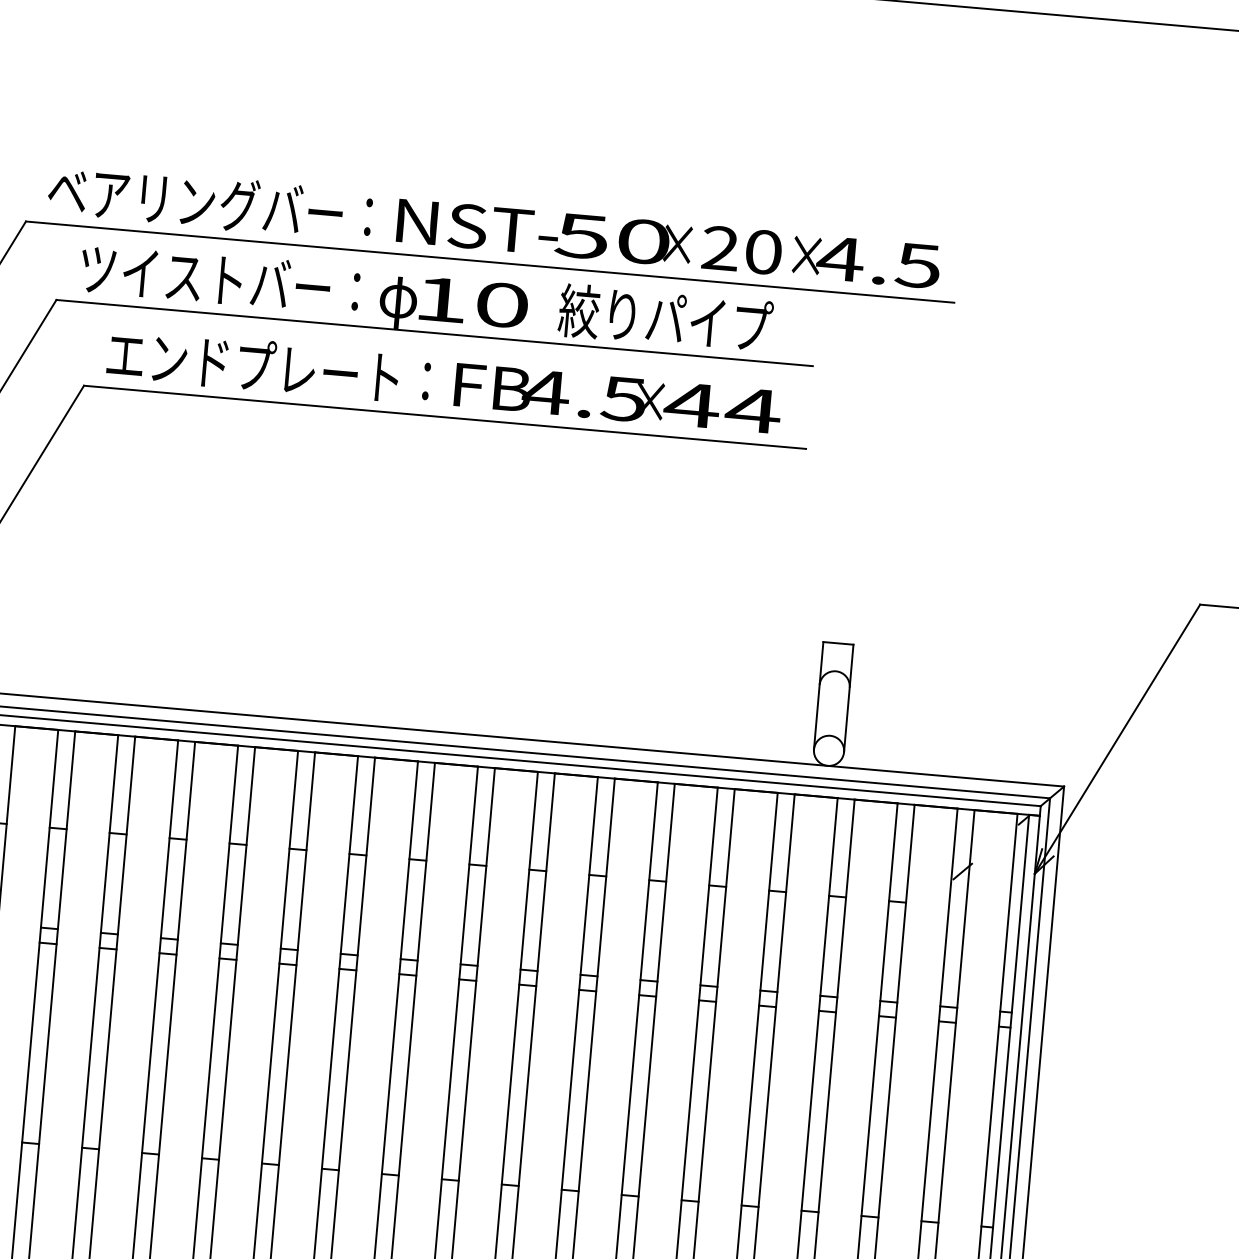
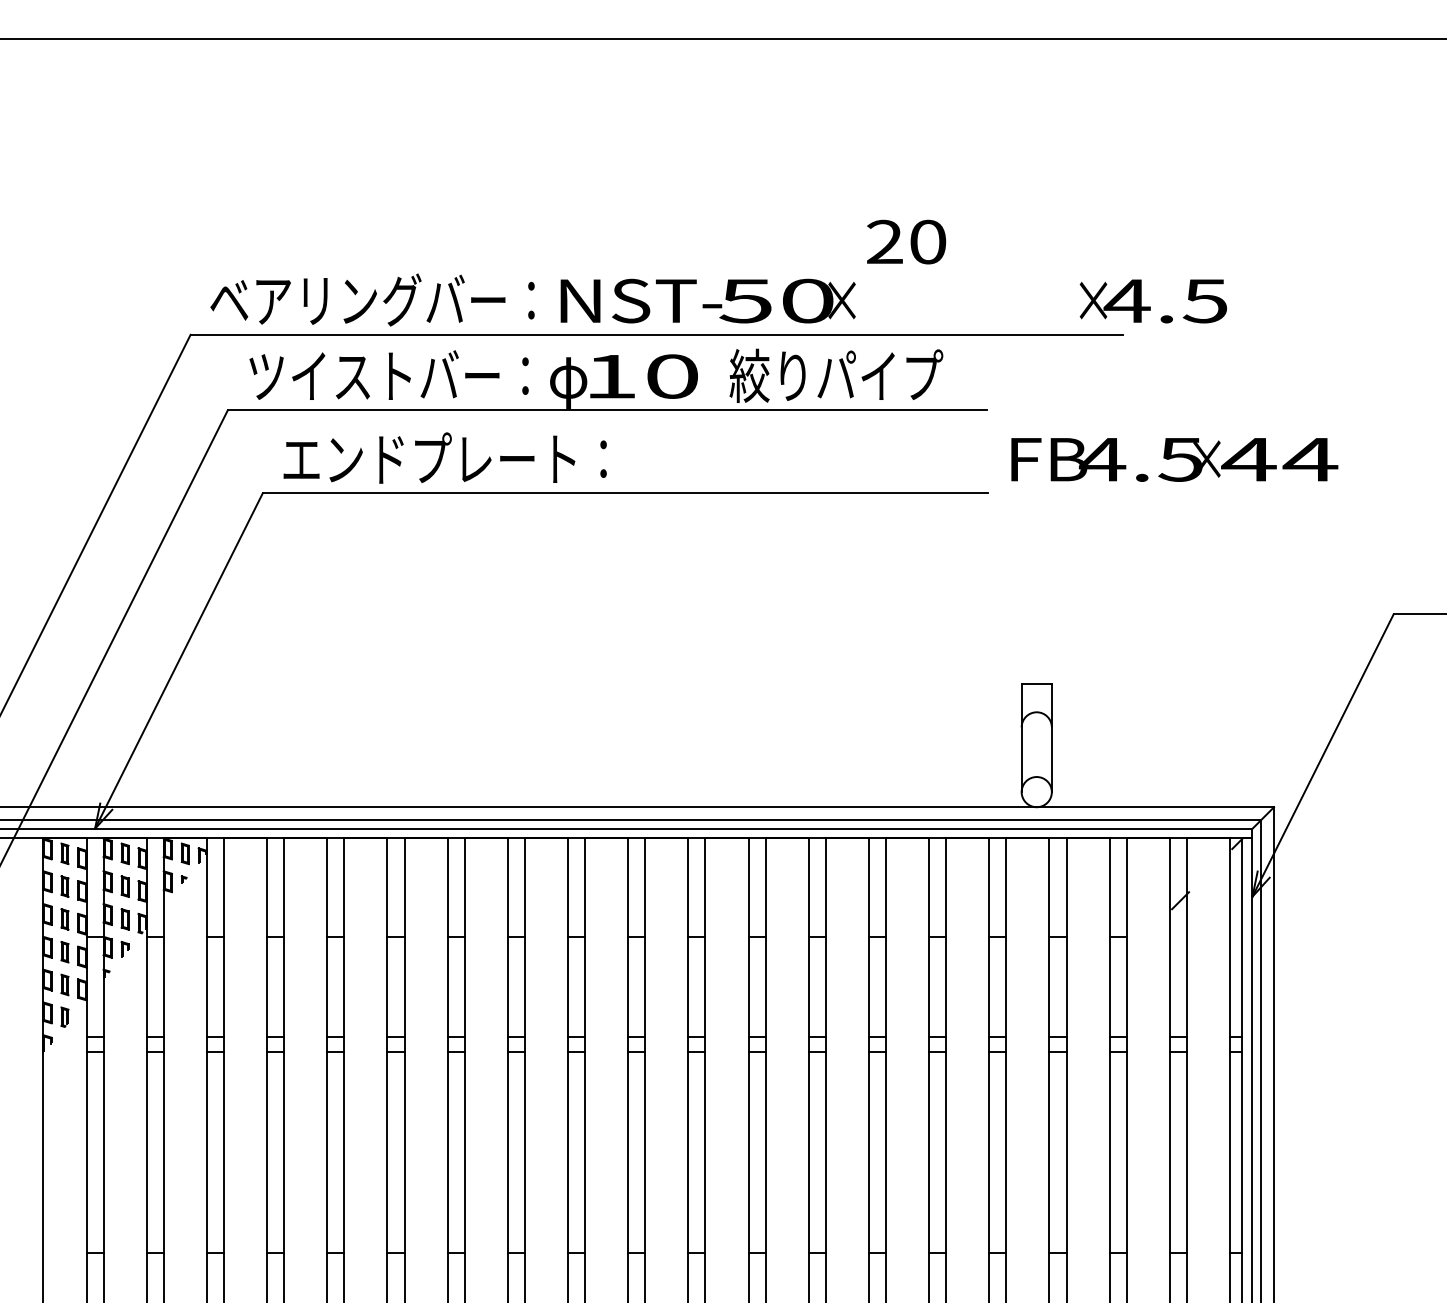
text: (742, 249) -> (906, 241), moved
text: (865, 261) -> (1152, 301), moved
text: (617, 398) -> (1174, 459), moved

